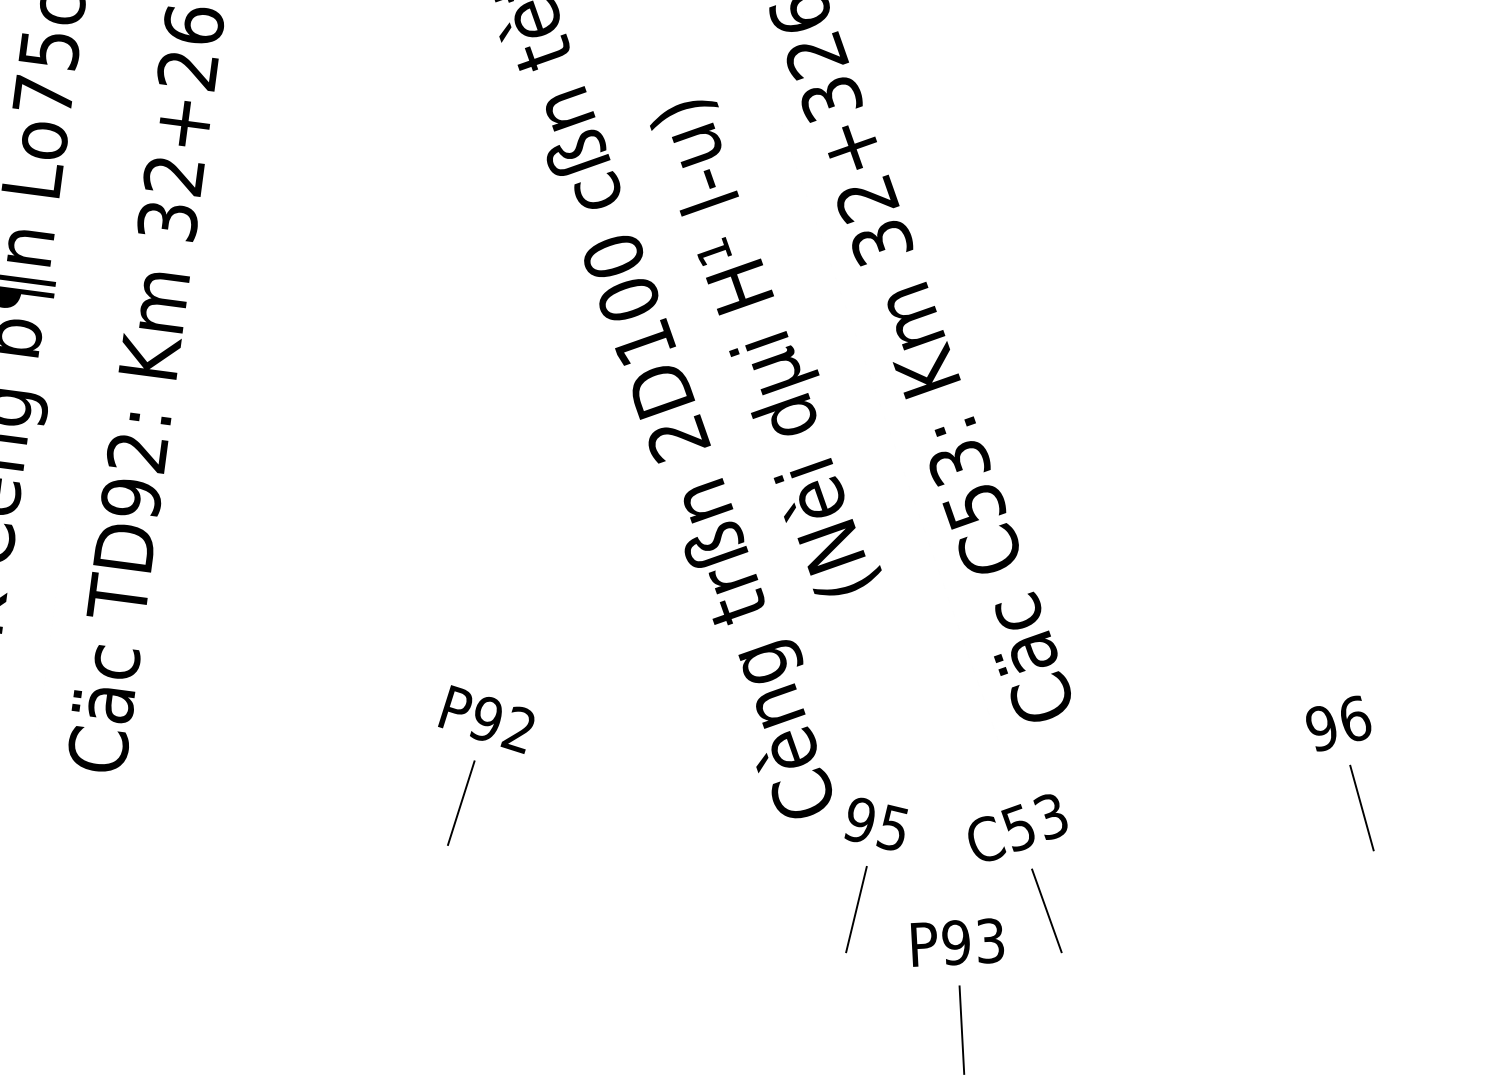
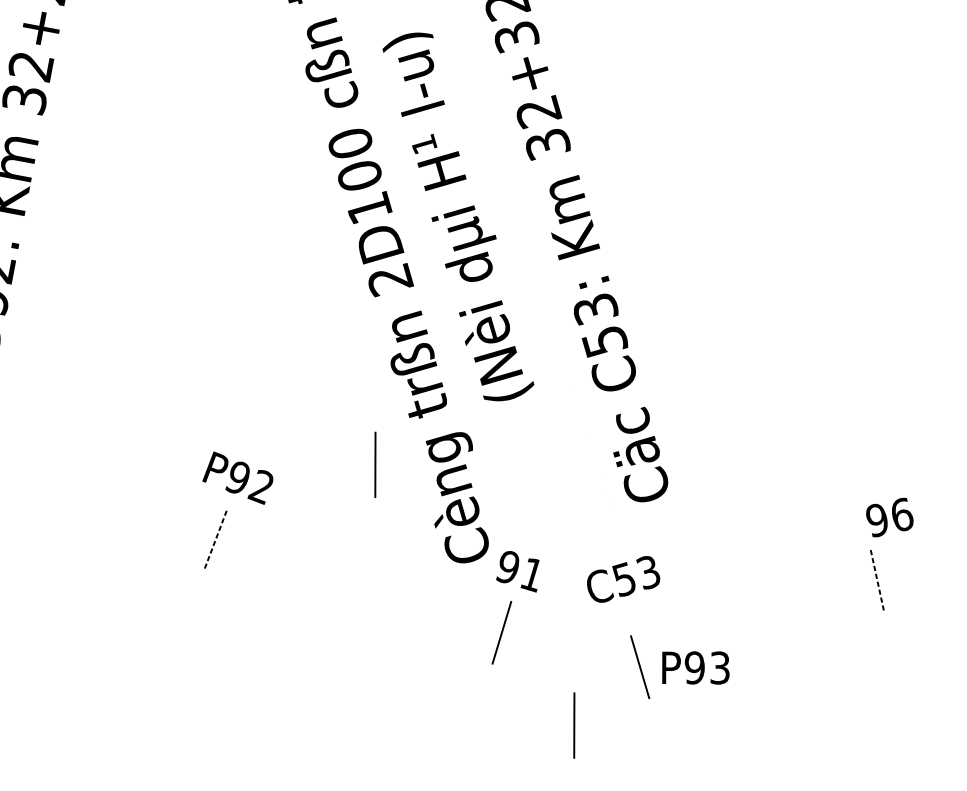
line: (671, 690) -> (375, 464), added
text: (1338, 723) -> (889, 517), moved
line: (461, 803) -> (216, 538), solid -> dashed
line: (1361, 808) -> (876, 579), solid -> dashed
text: (891, 828) -> (530, 574), 95 -> 91
line: (1046, 910) -> (639, 666), moved
text: (956, 942) -> (695, 667), moved

